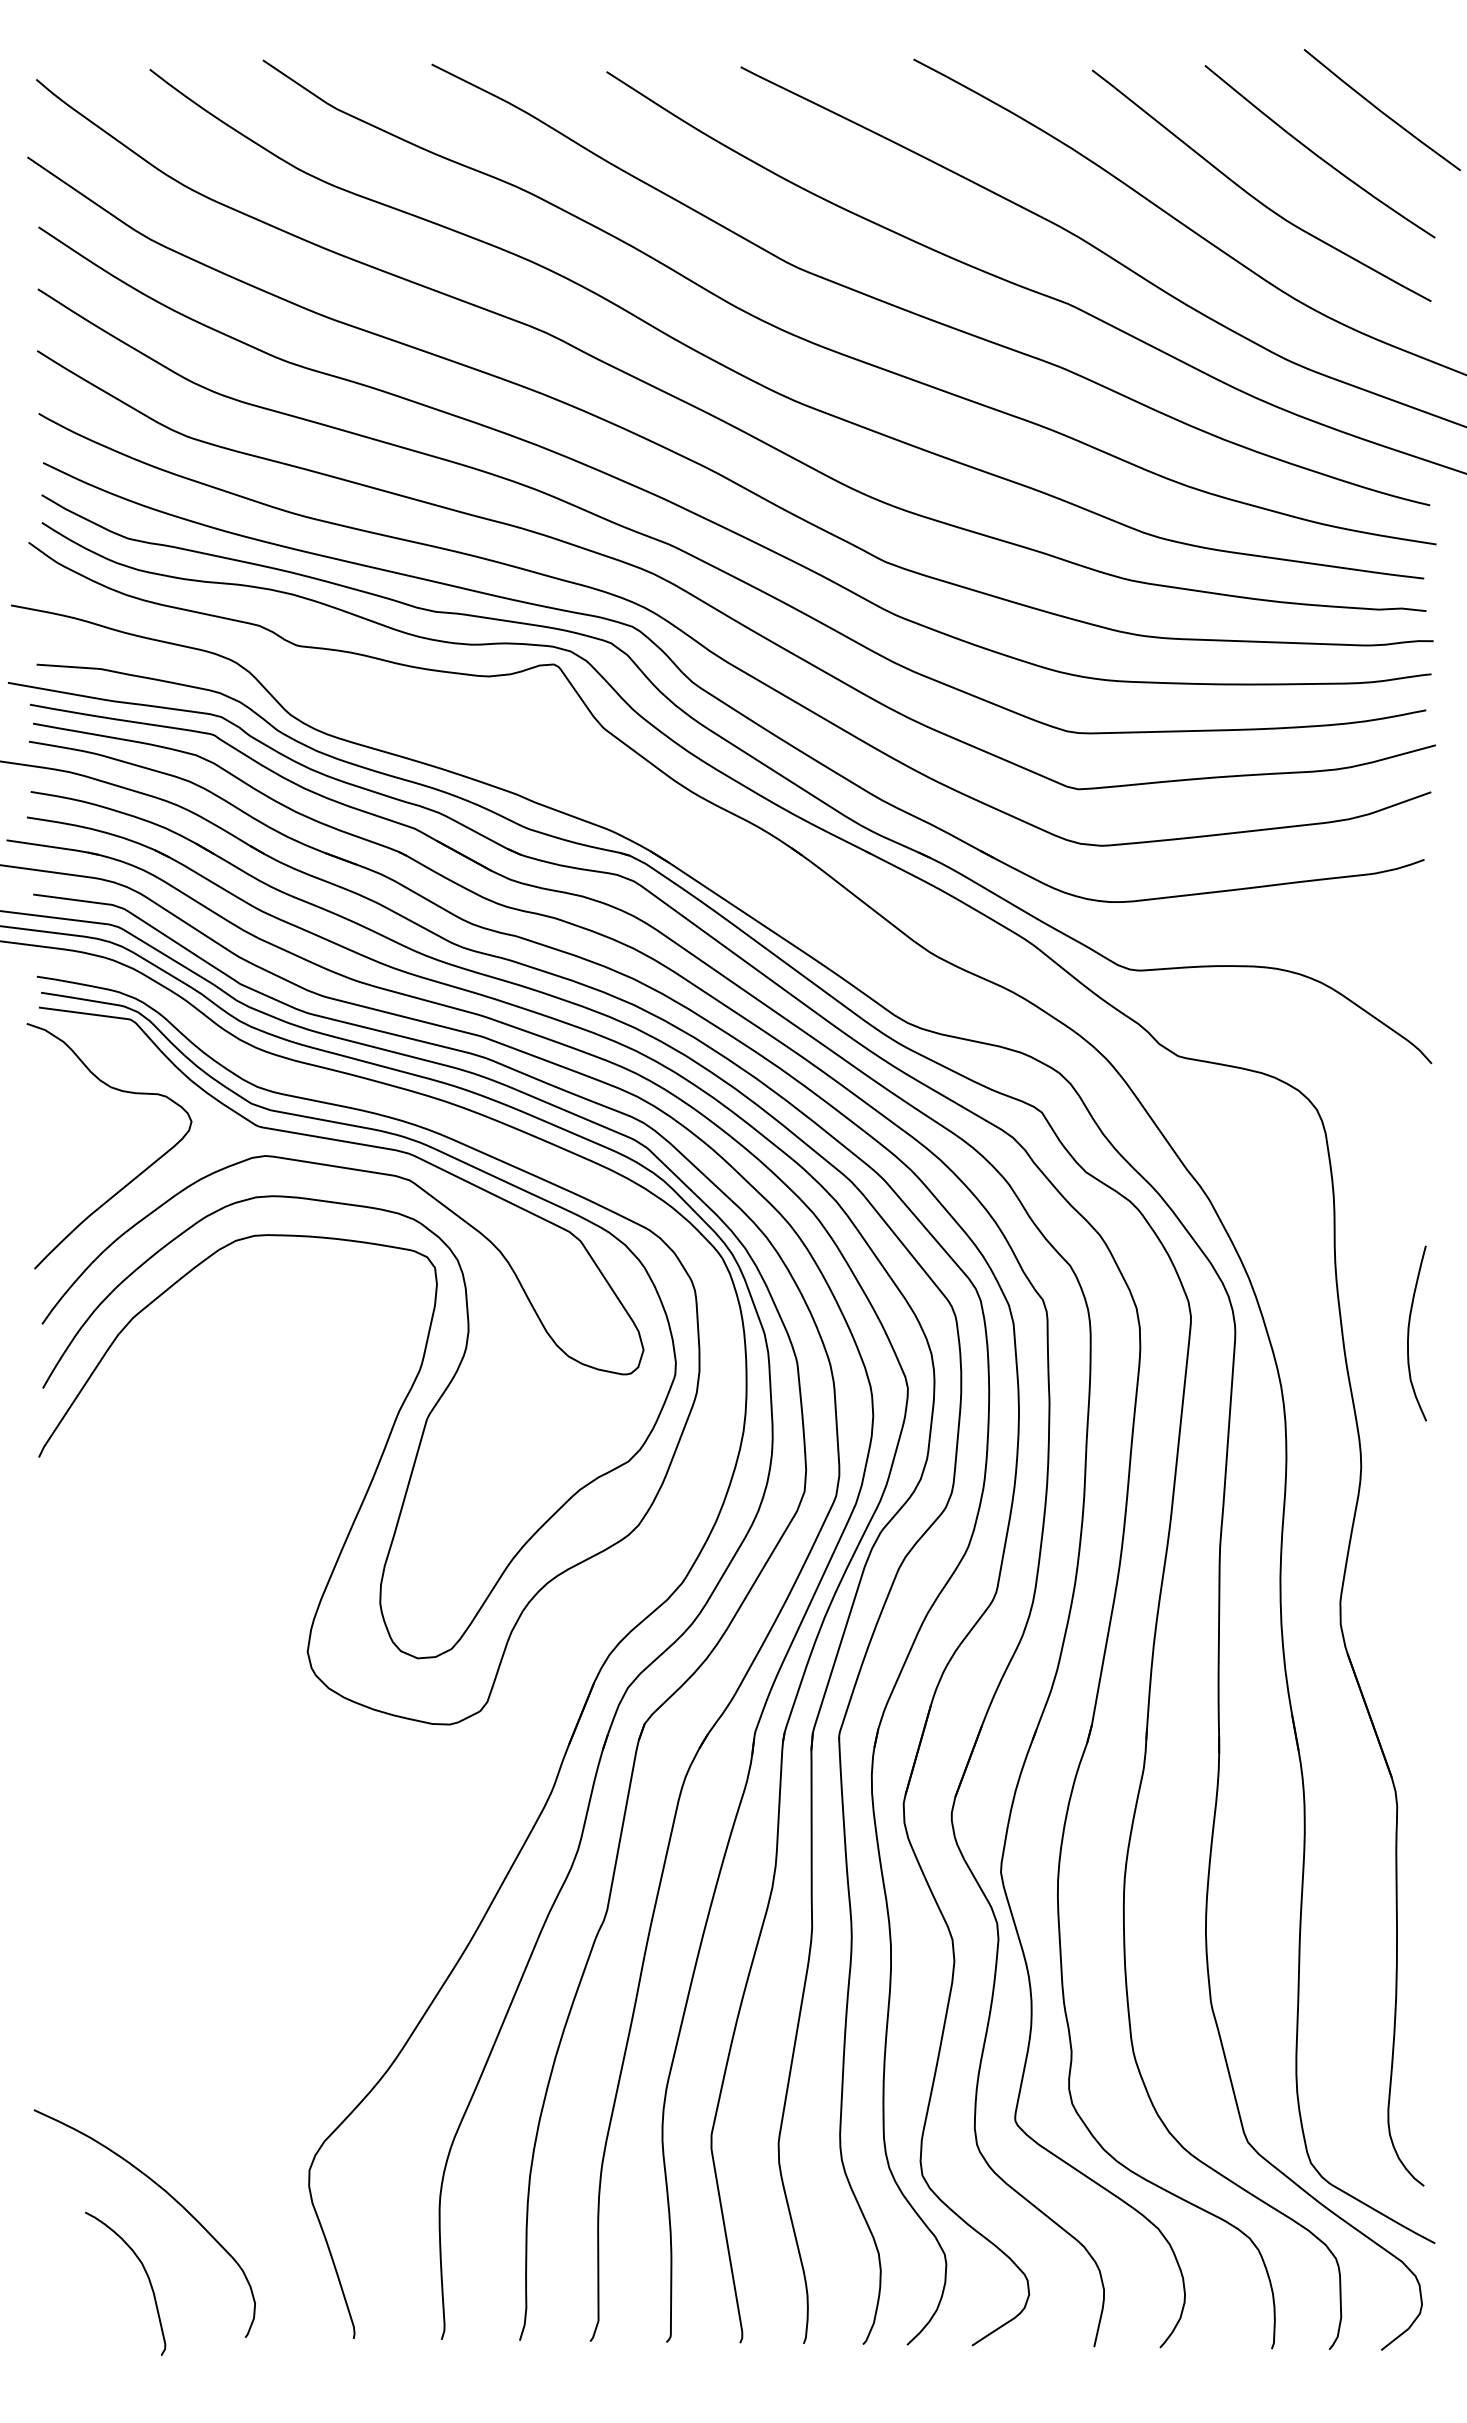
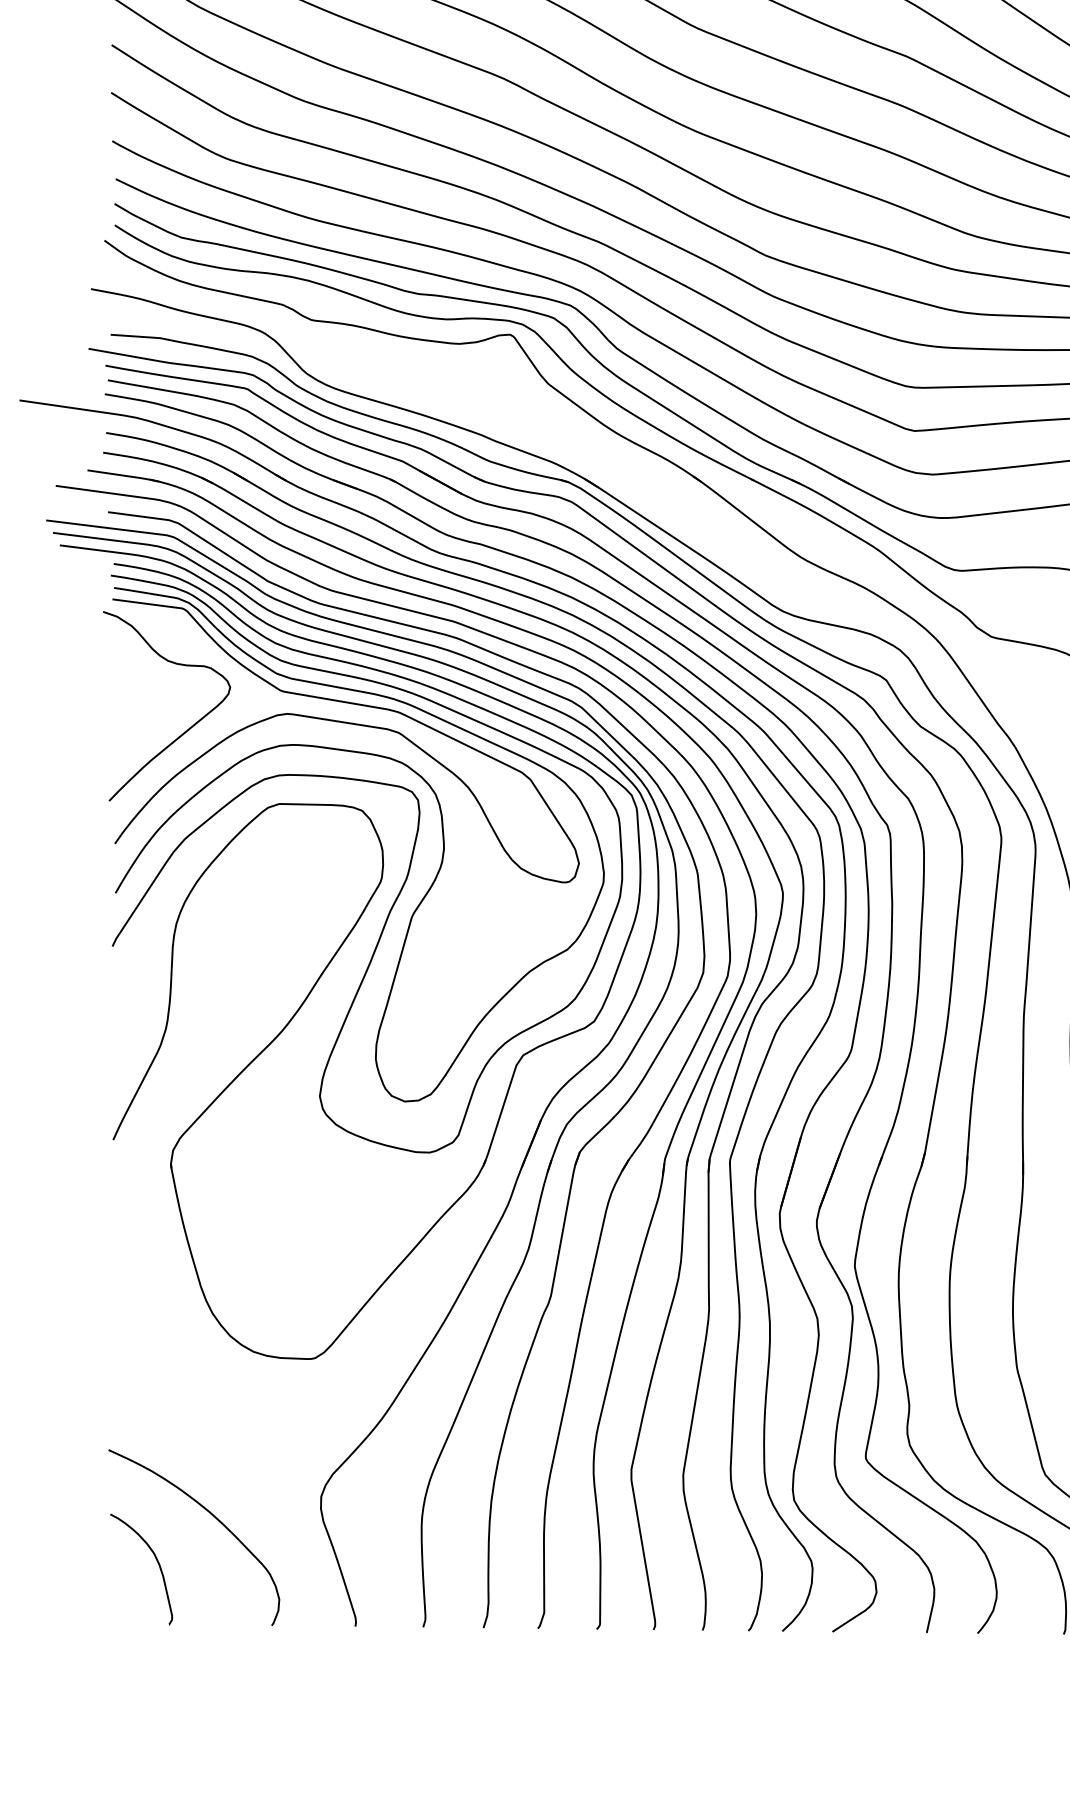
part: (341, 1449) -> (345, 940), added
curve: (145, 2273) -> (156, 1561), moved

